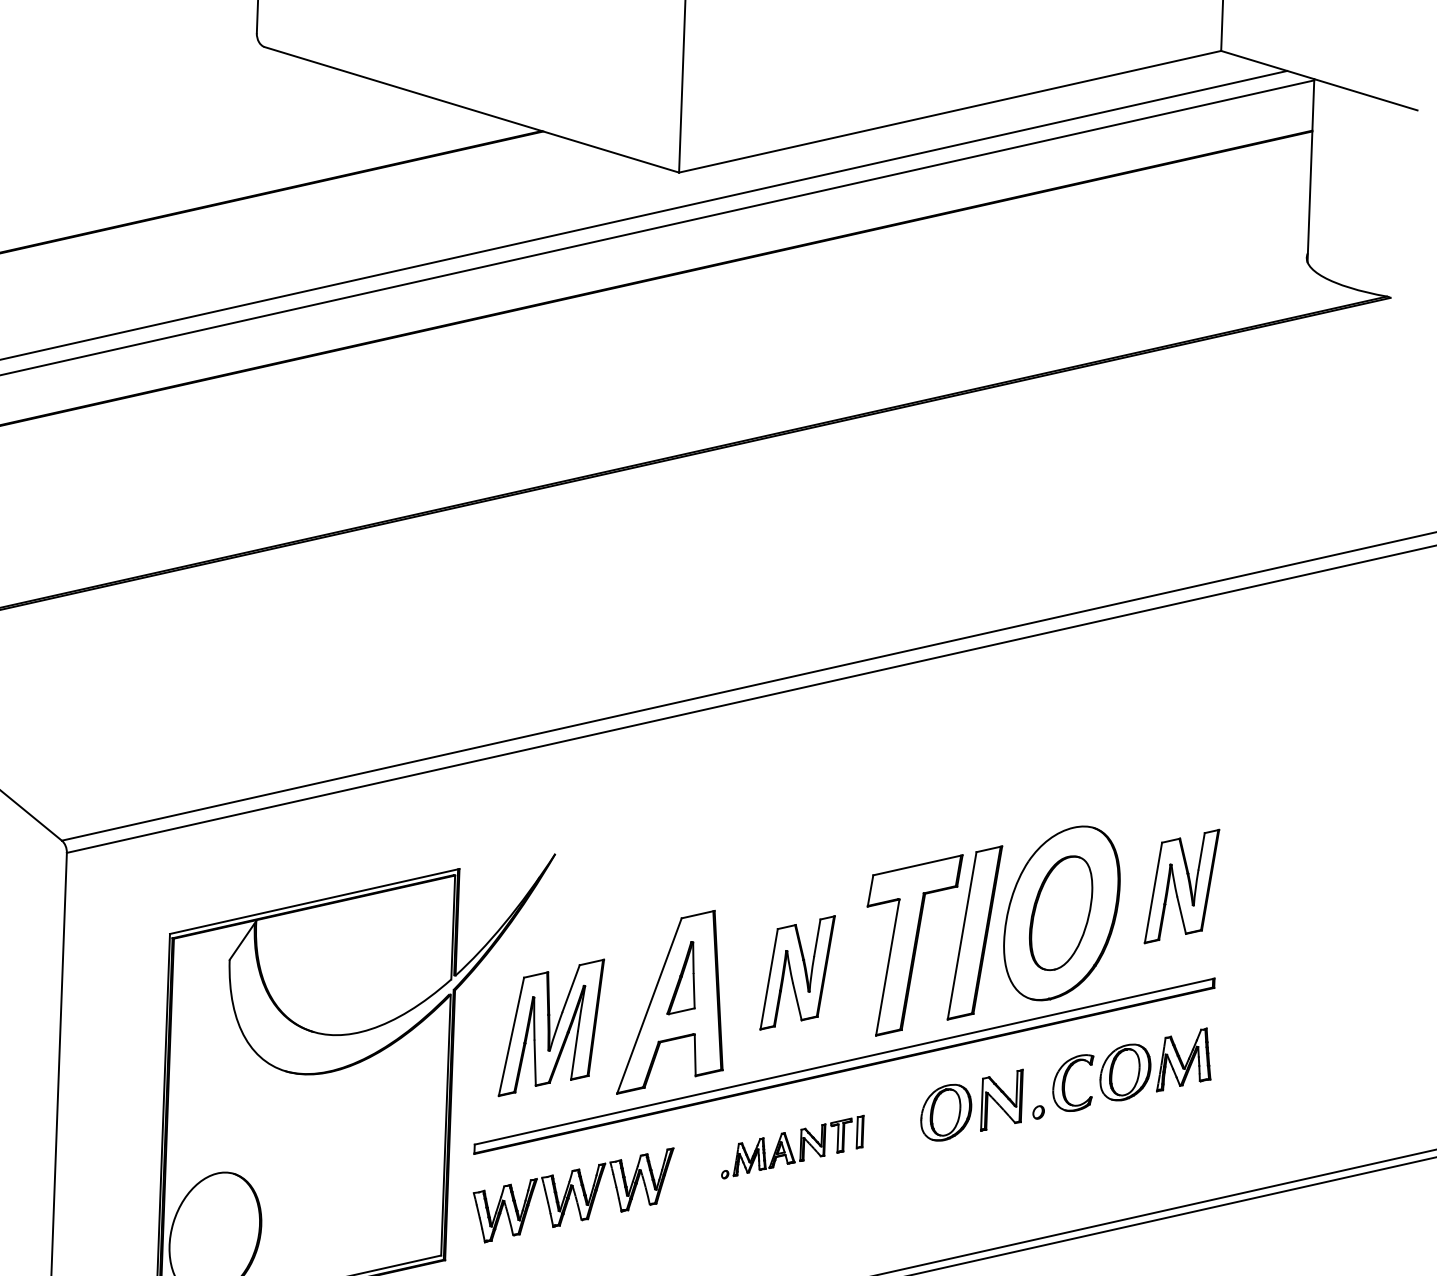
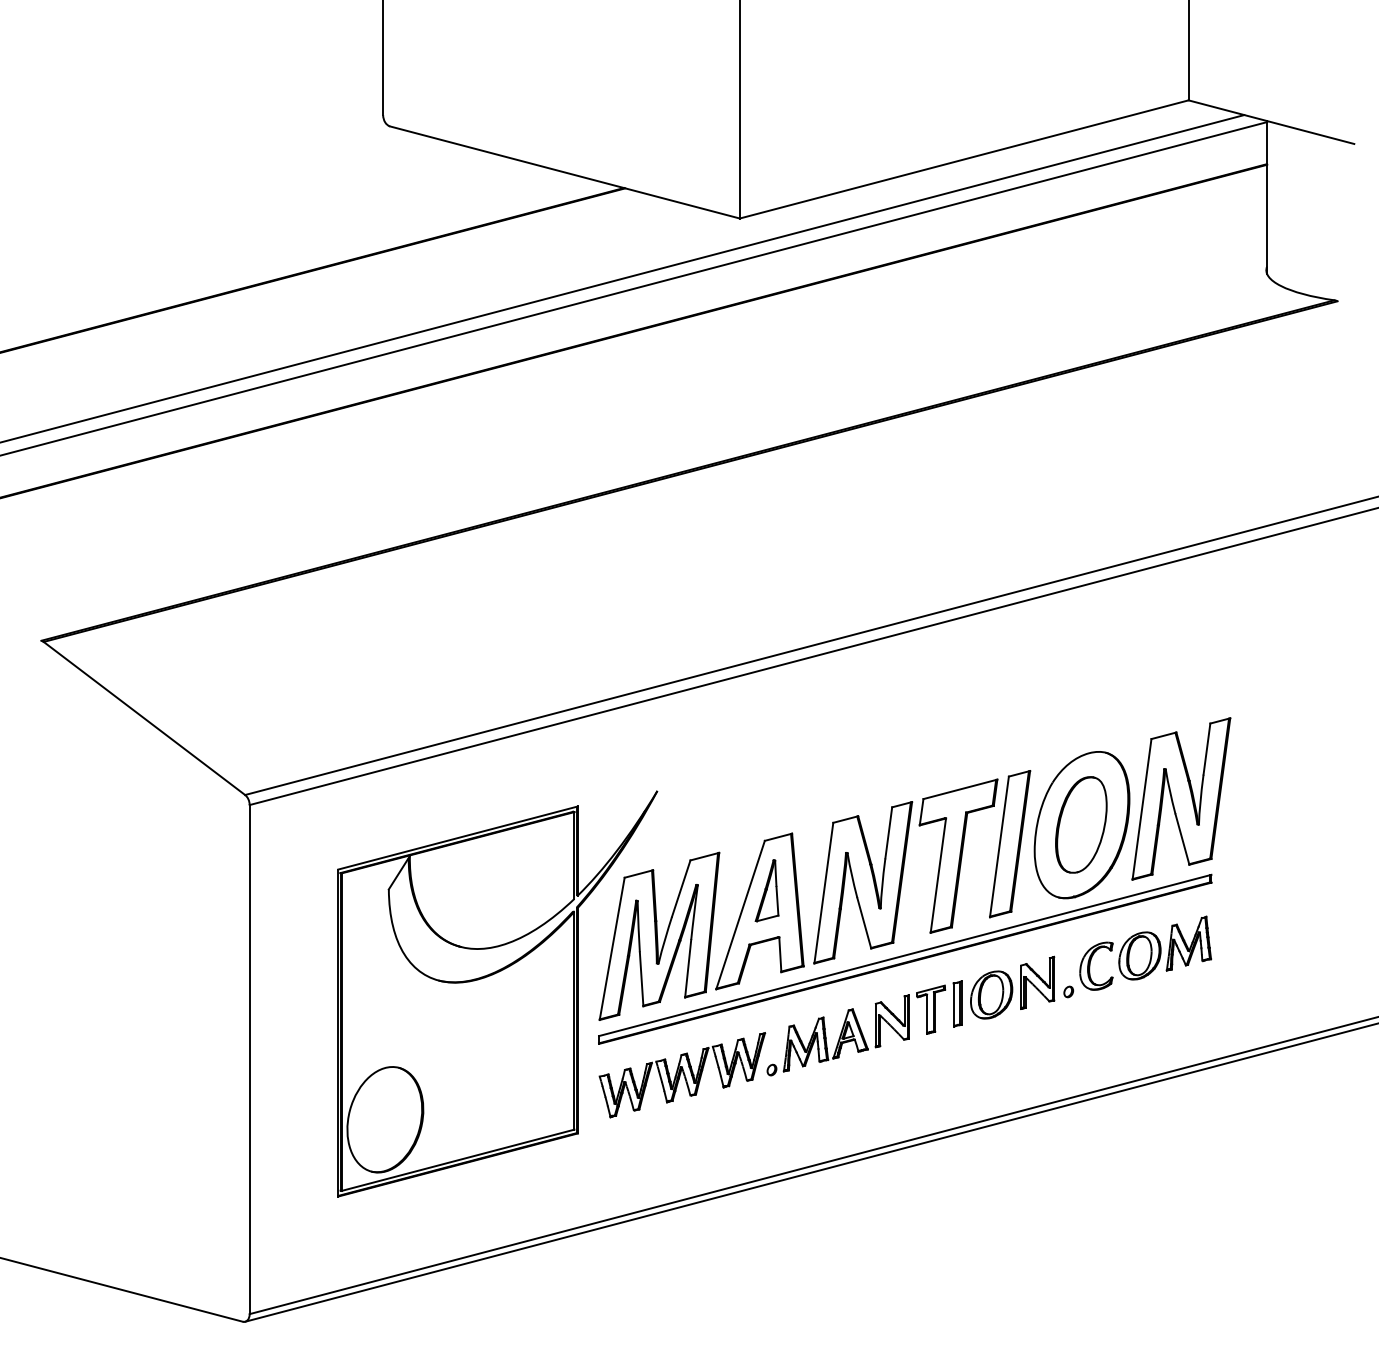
part: (1182, 885) -> (1181, 798), size x1.67
part: (797, 972) -> (863, 882), size x1.67
part: (551, 1026) -> (659, 935), size x1.43
part: (792, 1147) -> (864, 1028), size x1.67

